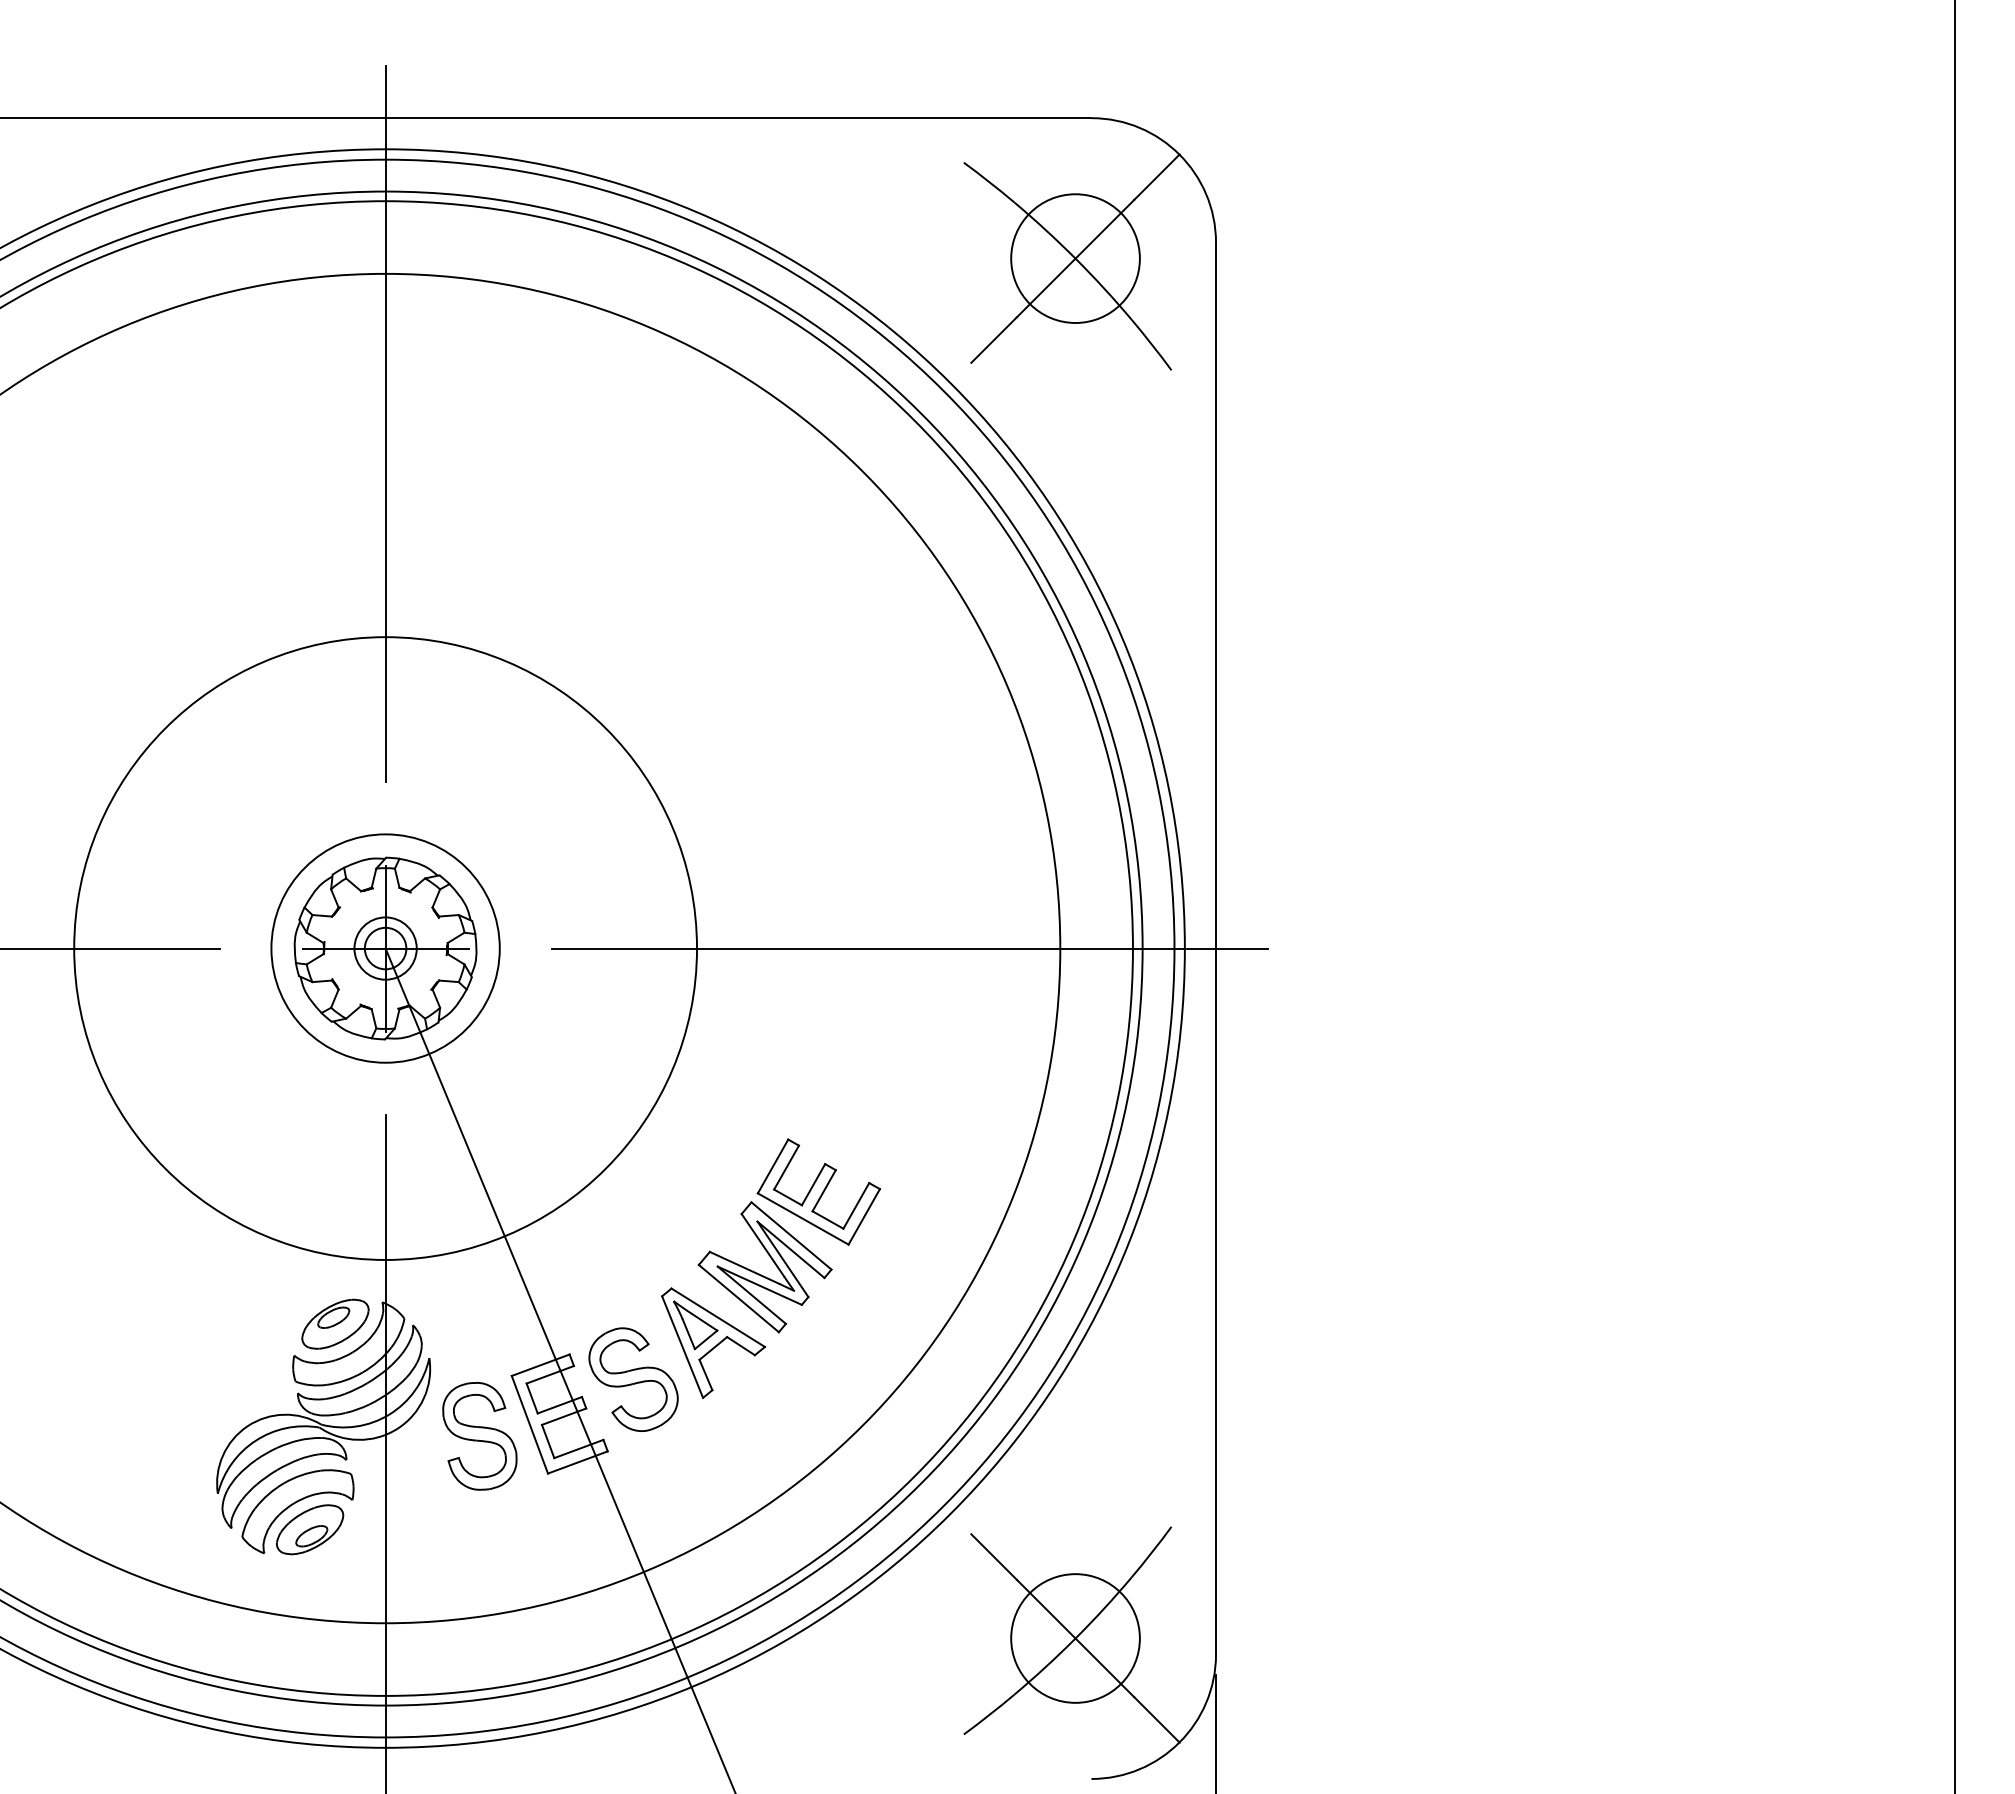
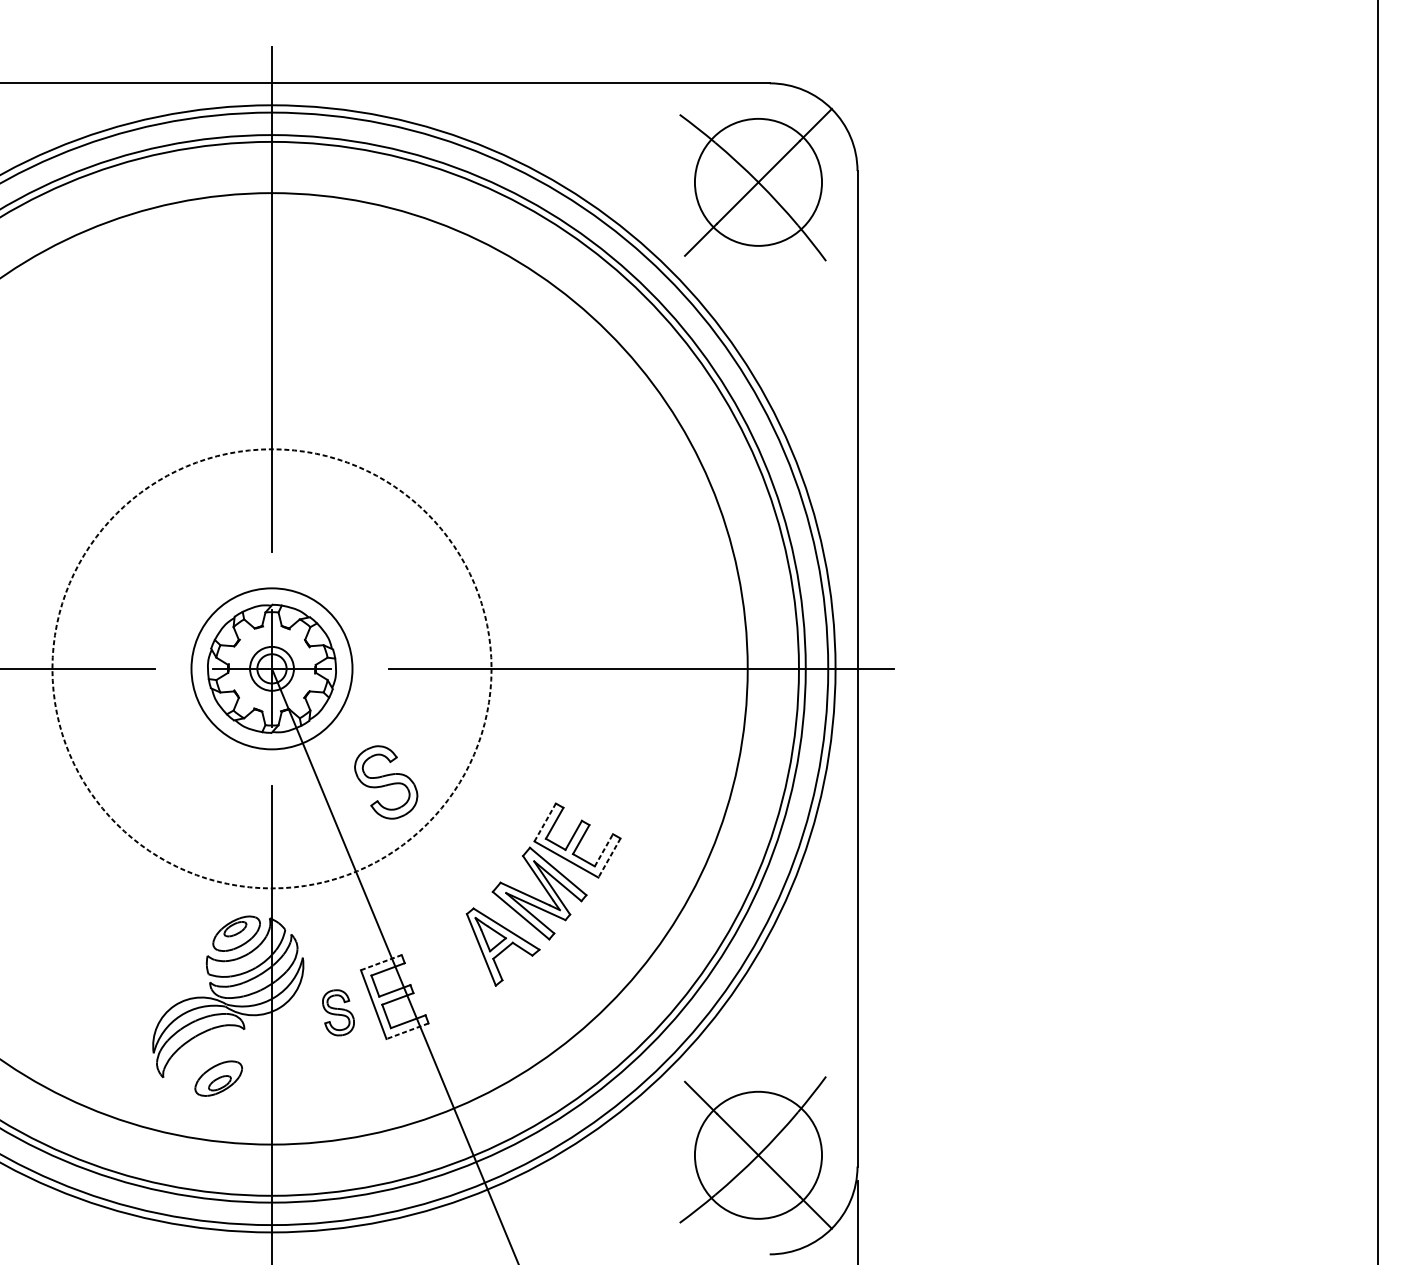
circle: (1075, 258) -> (758, 182), size x1.4
circle: (385, 948) -> (271, 668), solid -> dashed
line: (773, 1166) -> (545, 822), solid -> dashed
line: (856, 1205) -> (604, 850), solid -> dashed
line: (864, 1216) -> (609, 857), solid -> dashed
line: (540, 1365) -> (381, 962), solid -> dashed
part: (633, 1379) -> (386, 782), moved
part: (479, 1436) -> (338, 1012), size x0.6
line: (577, 1462) -> (407, 1031), solid -> dashed
part: (294, 1504) -> (207, 1060), removed
circle: (1075, 1638) -> (758, 1155), size x1.4

